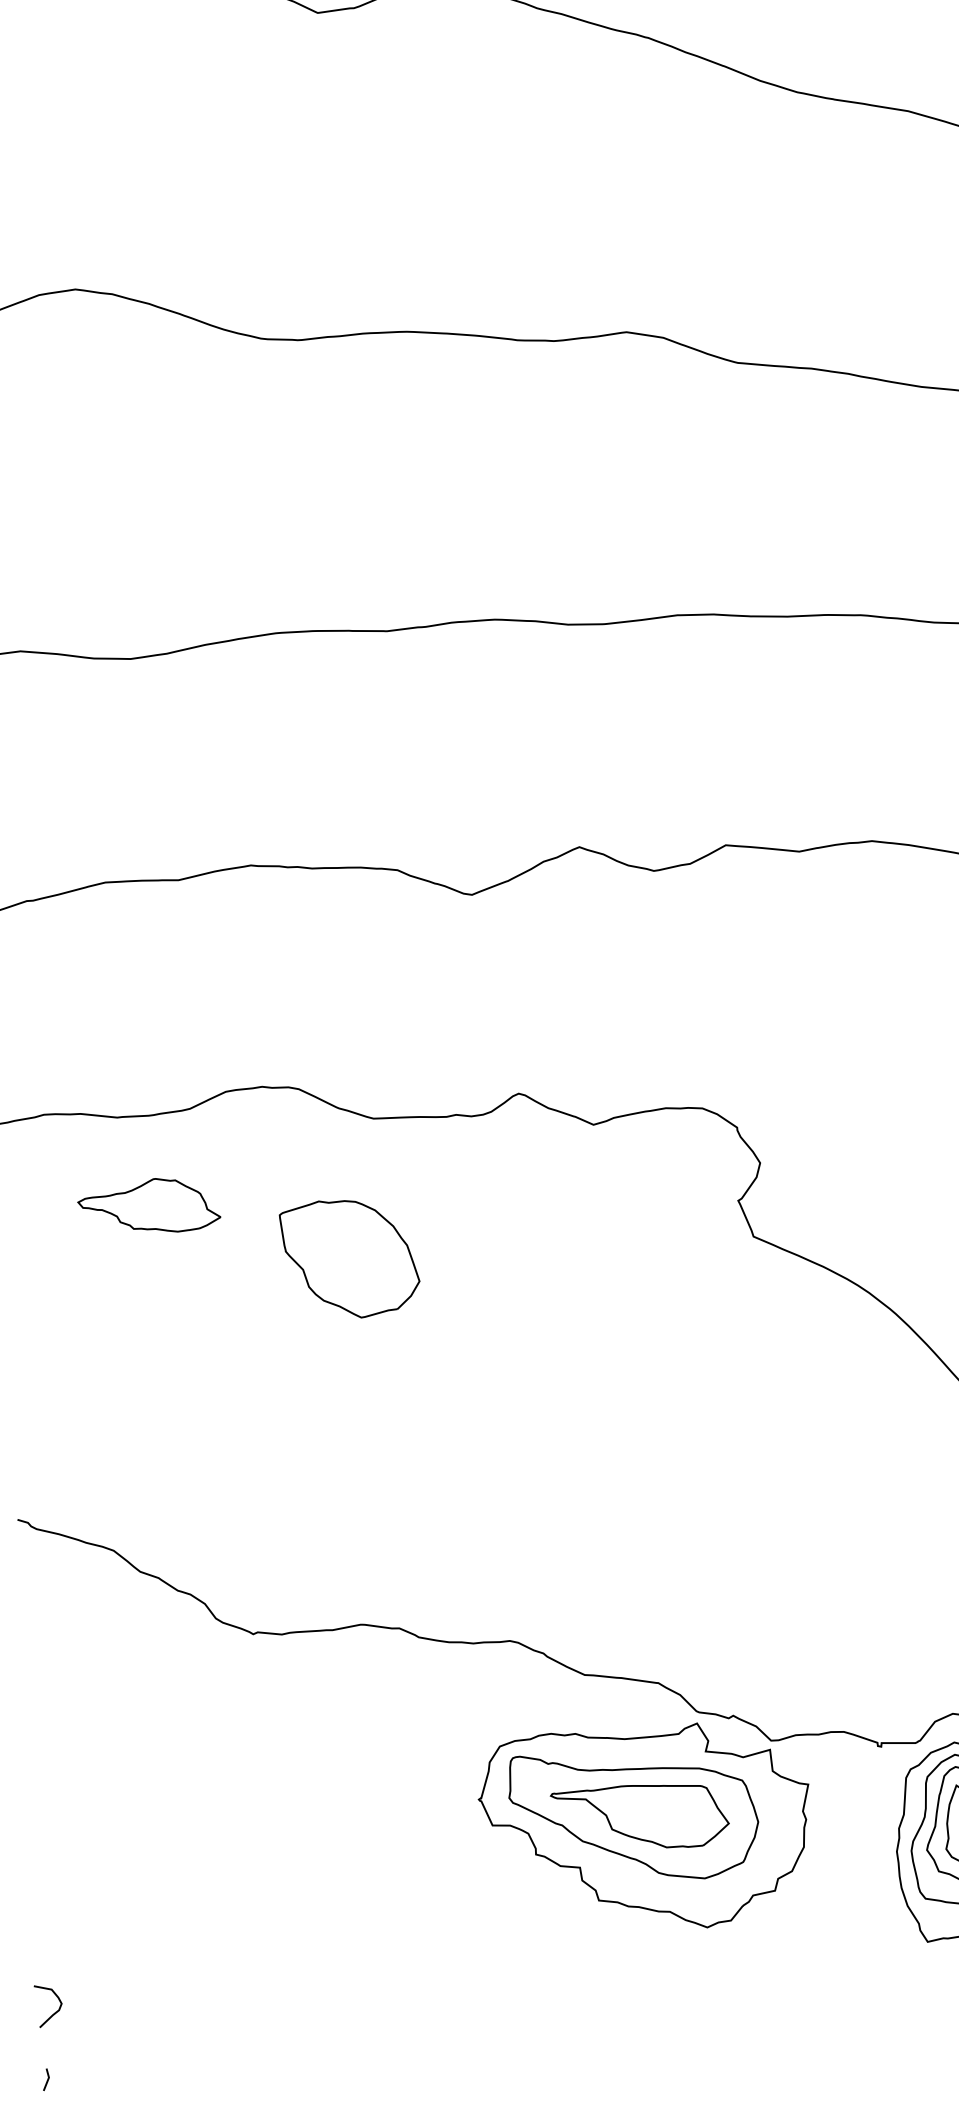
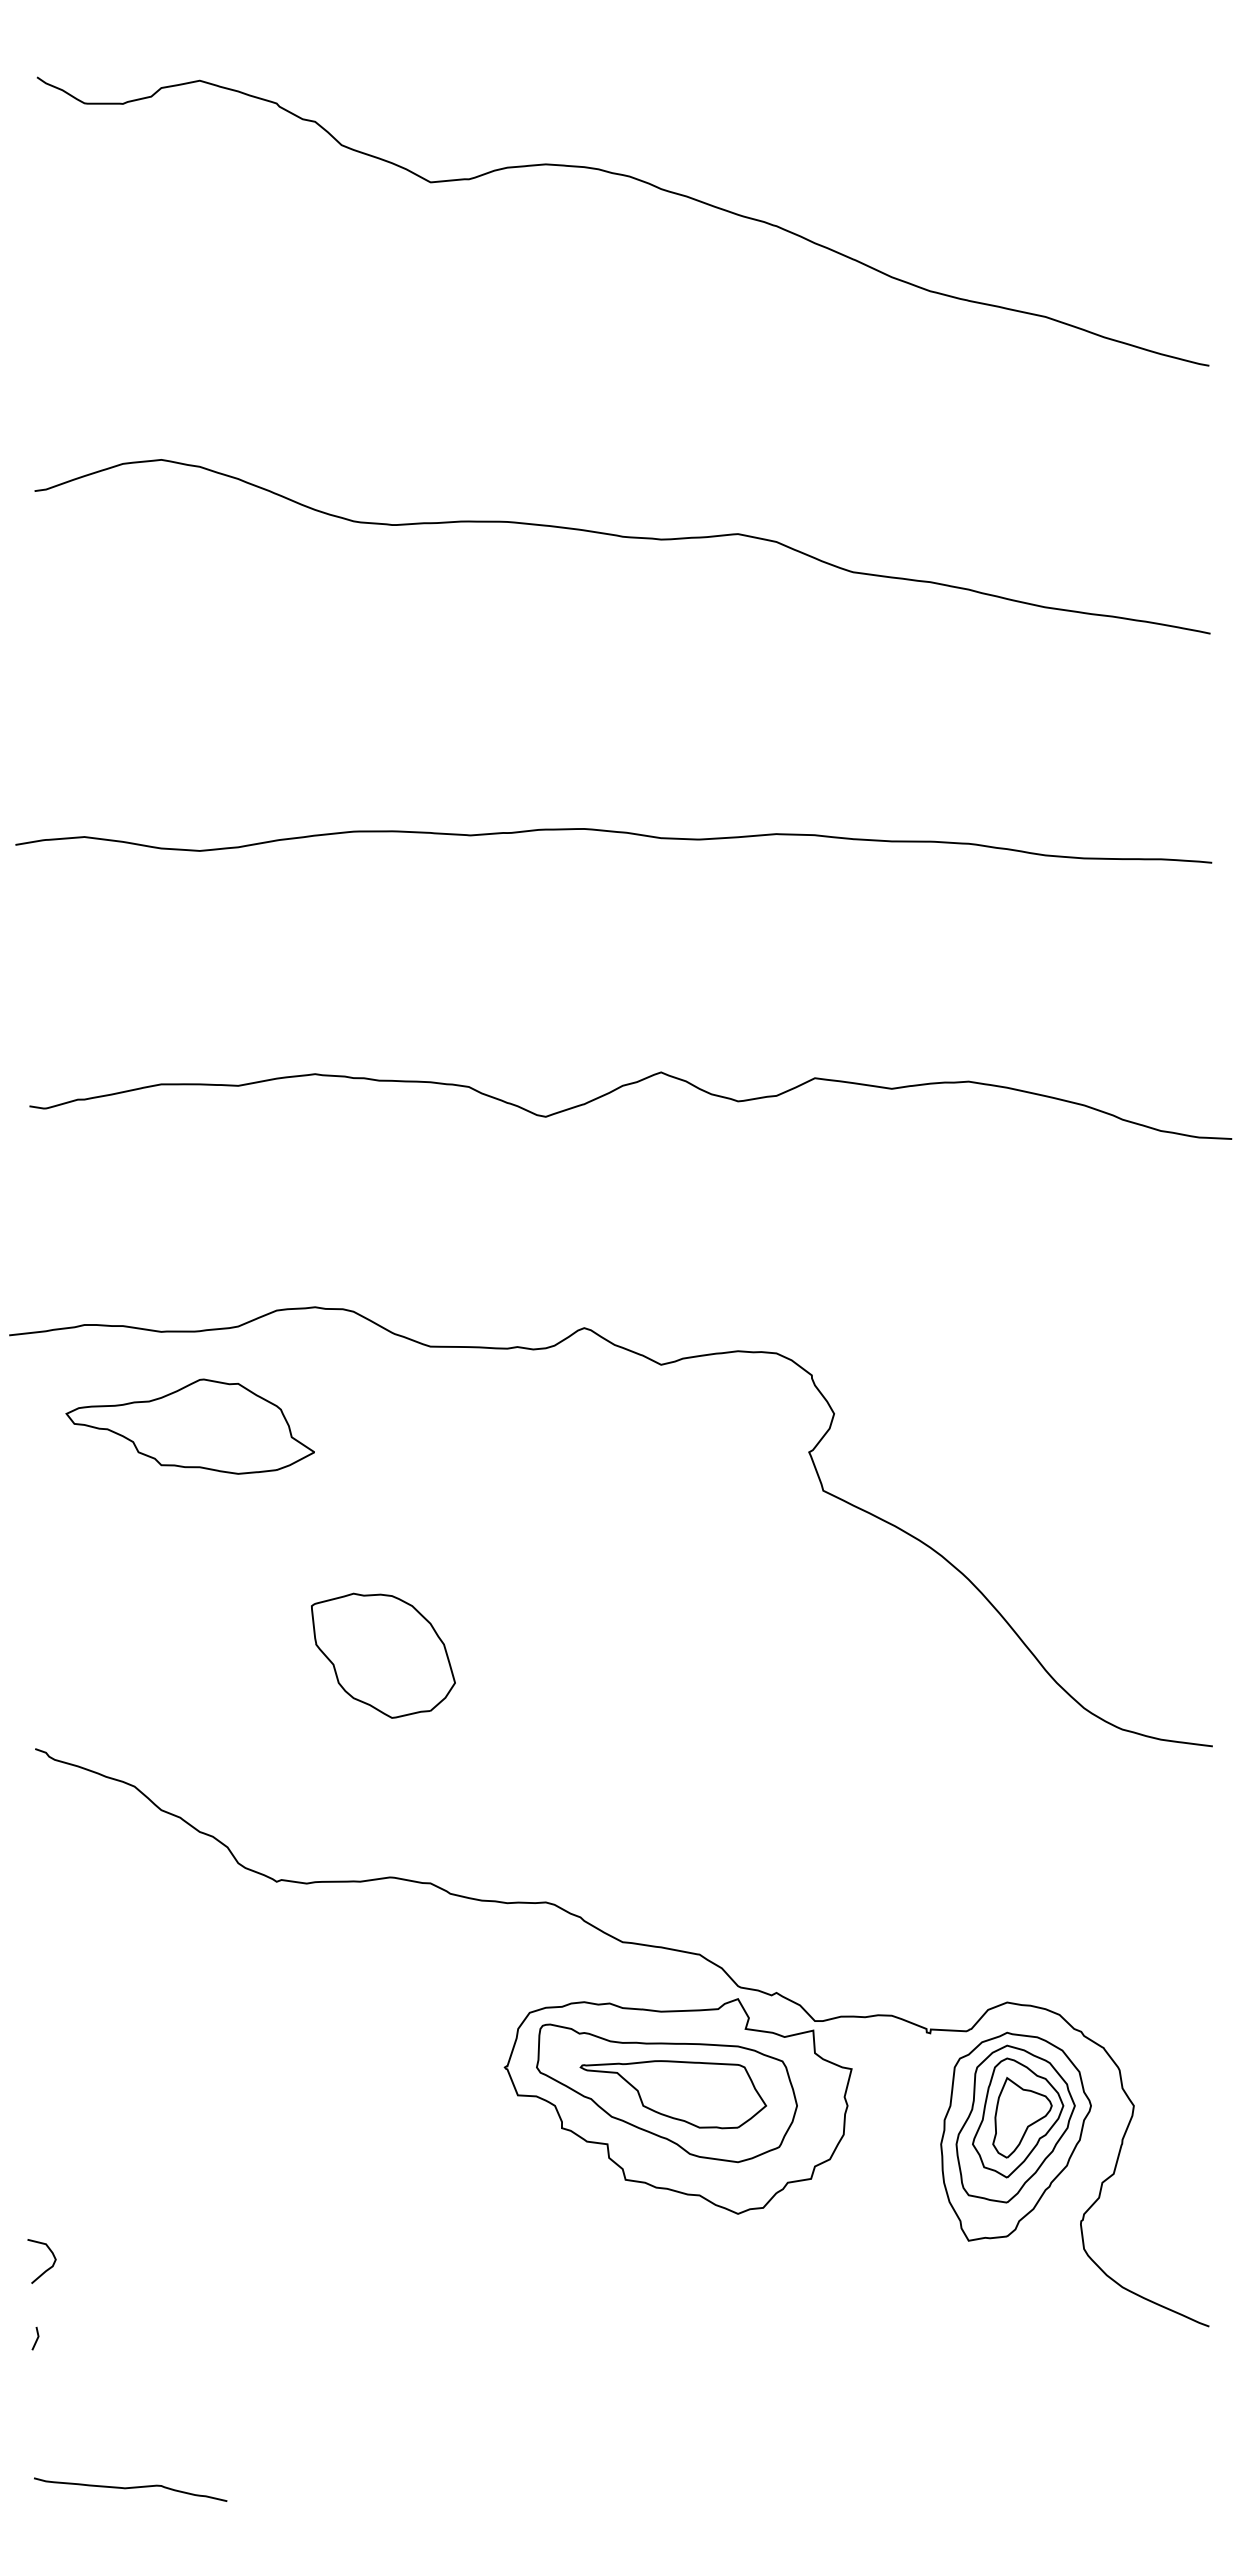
part: (148, 1206) -> (189, 1426), size x1.67
part: (350, 1258) -> (383, 1655), moved

